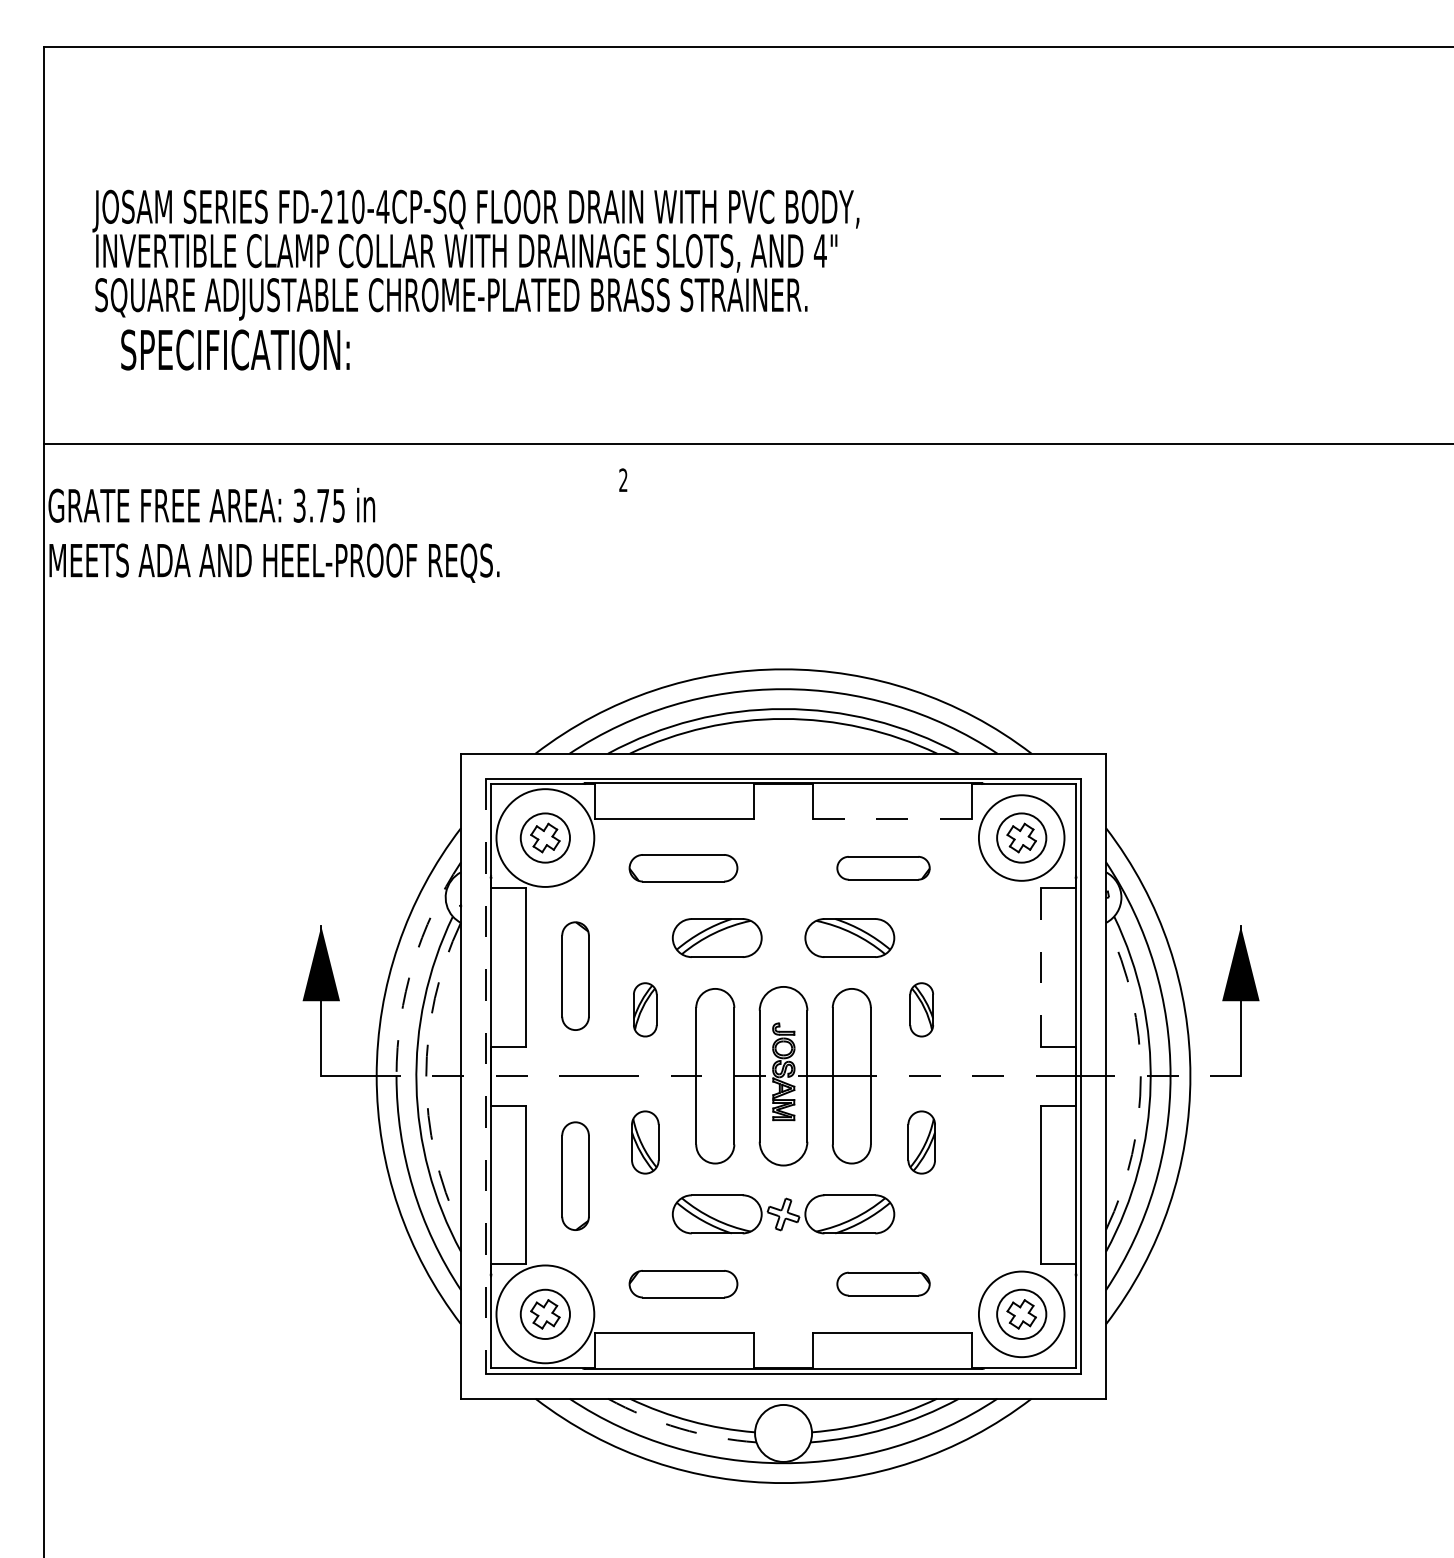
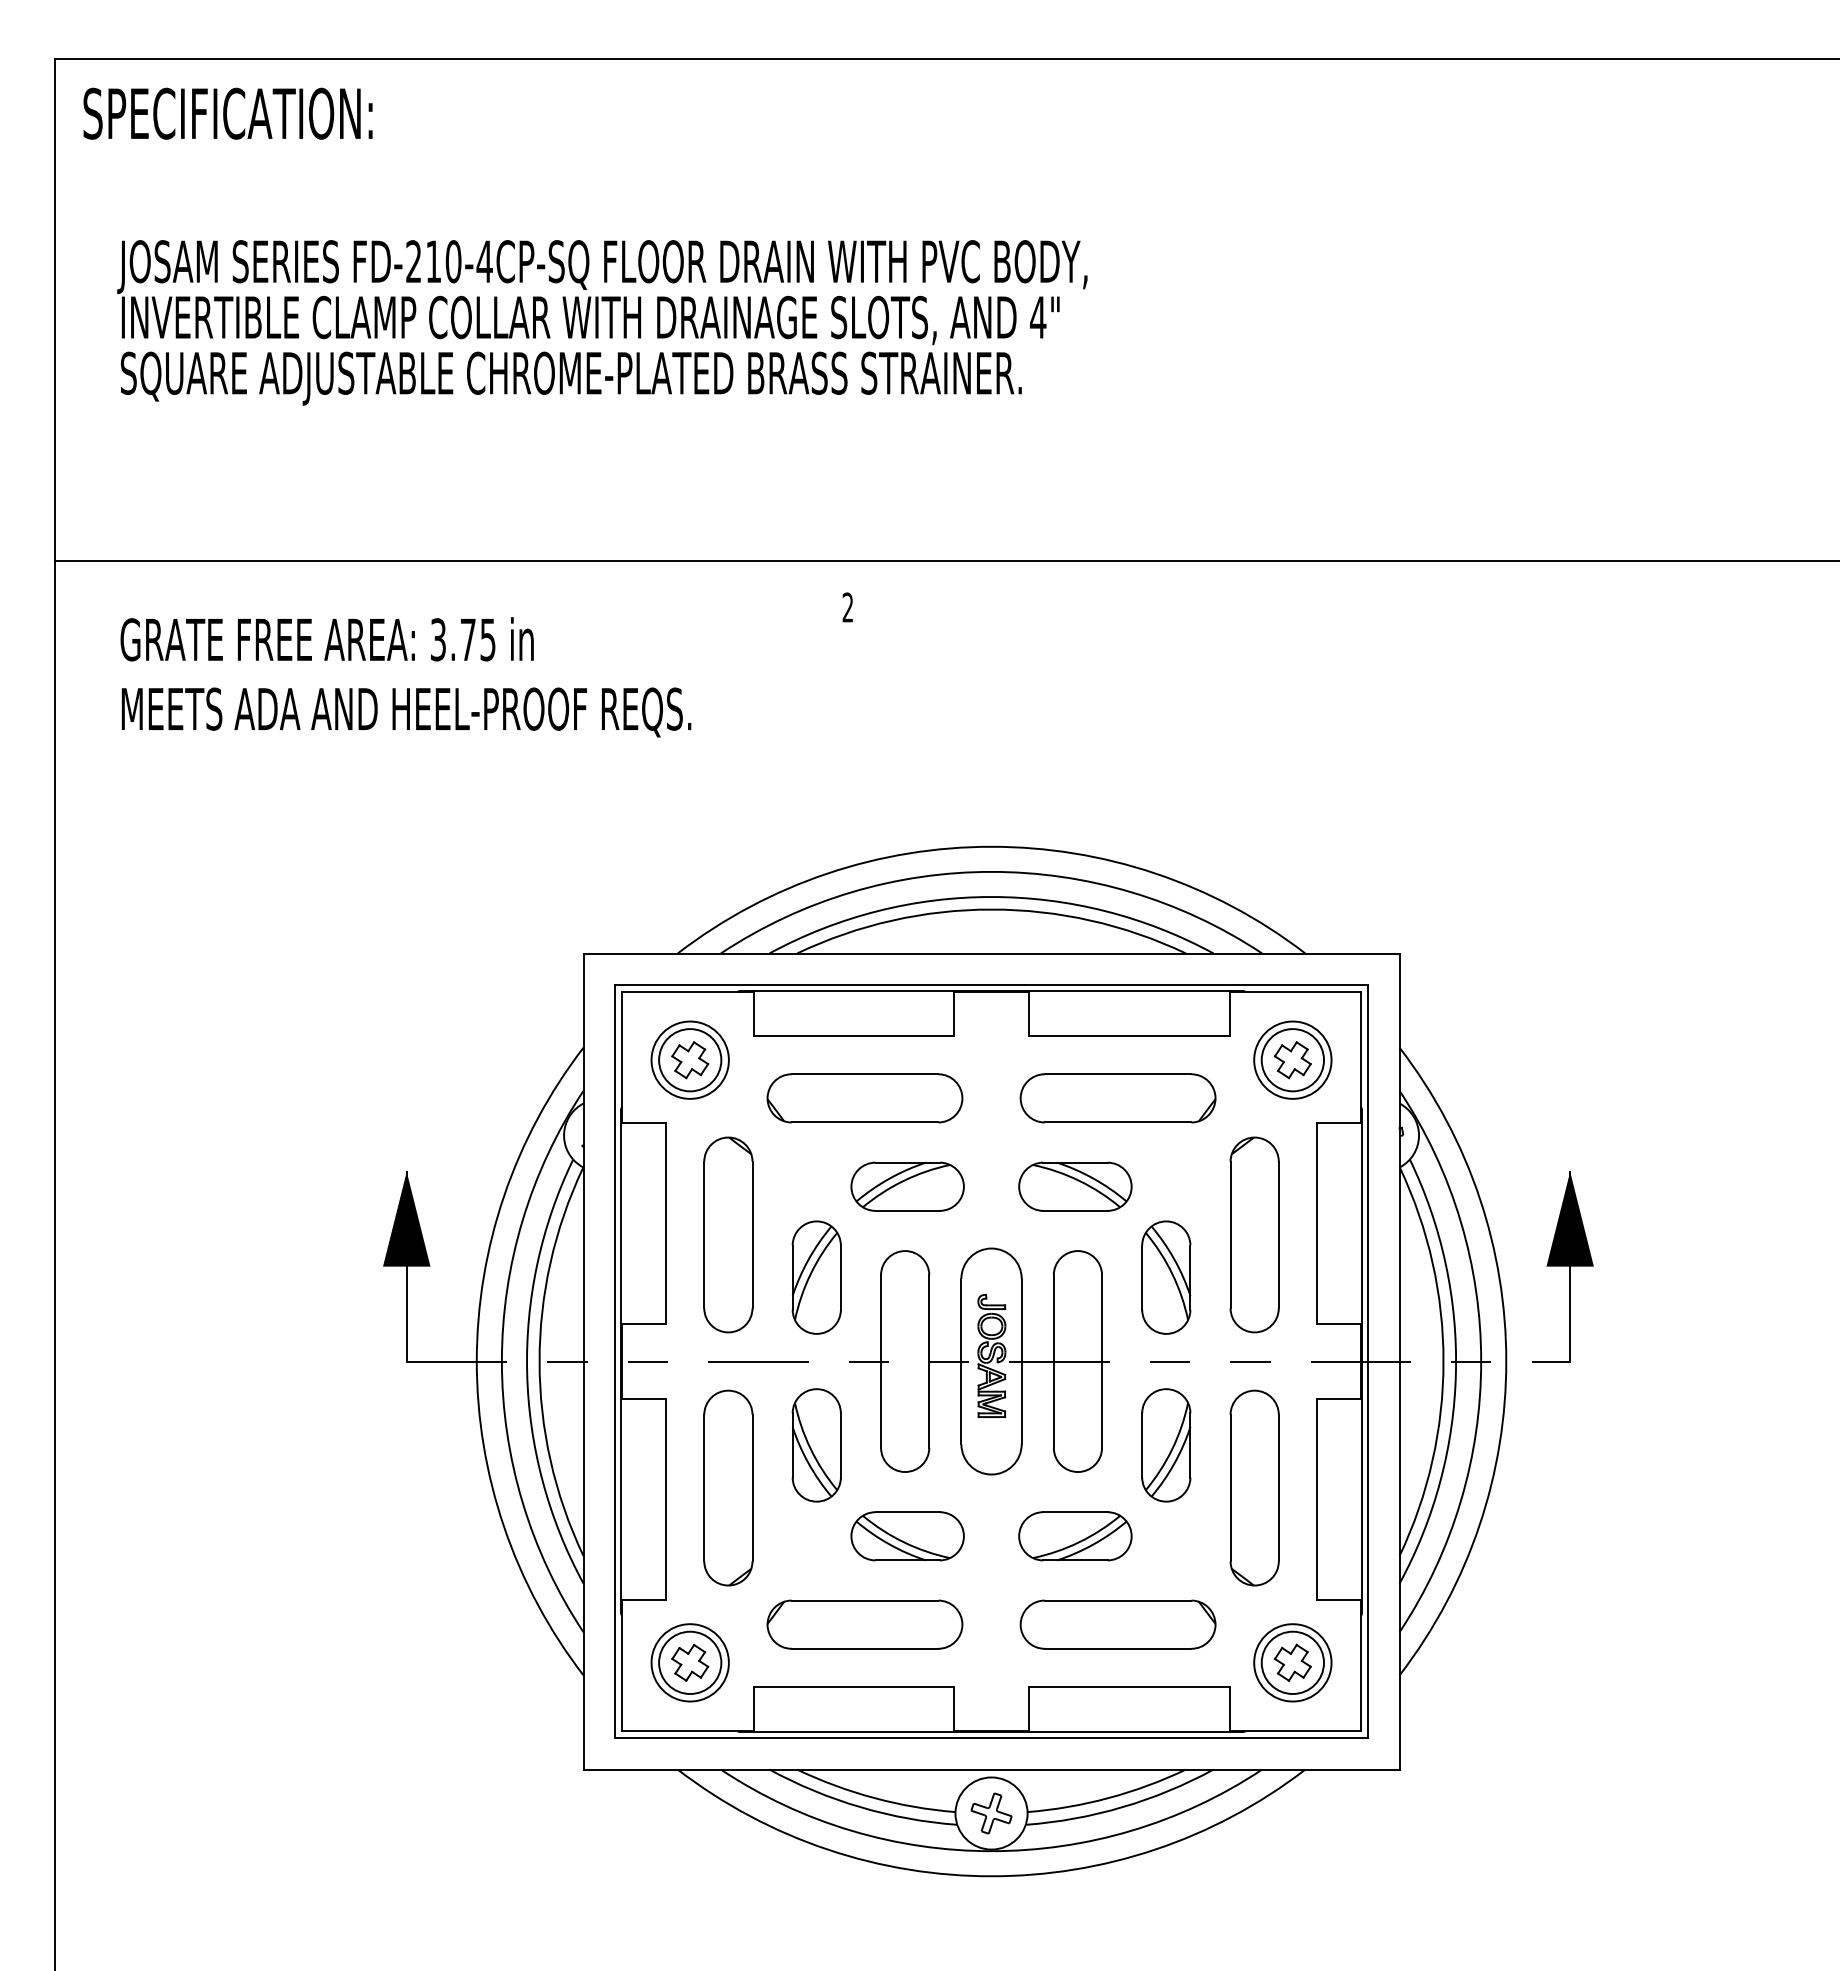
text: (234, 349) -> (227, 113), moved
text: (337, 525) -> (486, 664), moved
line: (891, 819) -> (1128, 1036), dashed -> solid
circle: (544, 837) -> (689, 1059), size x0.62
circle: (1021, 837) -> (1292, 1059), size x0.71
part: (683, 868) -> (864, 1098), size x1.43
part: (883, 868) -> (1117, 1098), size x1.67
arc: (412, 964) -> (522, 1220), dashed -> solid
line: (1040, 967) -> (1316, 1224), dashed -> solid
part: (575, 975) -> (728, 1234), size x1.43
part: (991, 975) -> (1254, 1234), added
part: (645, 1009) -> (816, 1277), size x1.67
part: (921, 1009) -> (1166, 1277), size x1.67
arc: (426, 1076) -> (539, 1361), dashed -> solid
line: (485, 1076) -> (614, 1361), dashed -> solid
arc: (1140, 1076) -> (1443, 1361), dashed -> solid
part: (645, 1142) -> (816, 1445), size x1.43
part: (921, 1142) -> (1166, 1445), size x1.43
part: (575, 1175) -> (728, 1487), size x1.43
part: (991, 1175) -> (1254, 1487), added
part: (783, 1214) -> (991, 1813), moved
part: (683, 1284) -> (864, 1624), size x1.43
part: (883, 1284) -> (1117, 1624), size x1.67
circle: (544, 1314) -> (689, 1662), size x0.62
circle: (1021, 1314) -> (1292, 1662), size x0.71
arc: (679, 1428) -> (860, 1807), dashed -> solid

